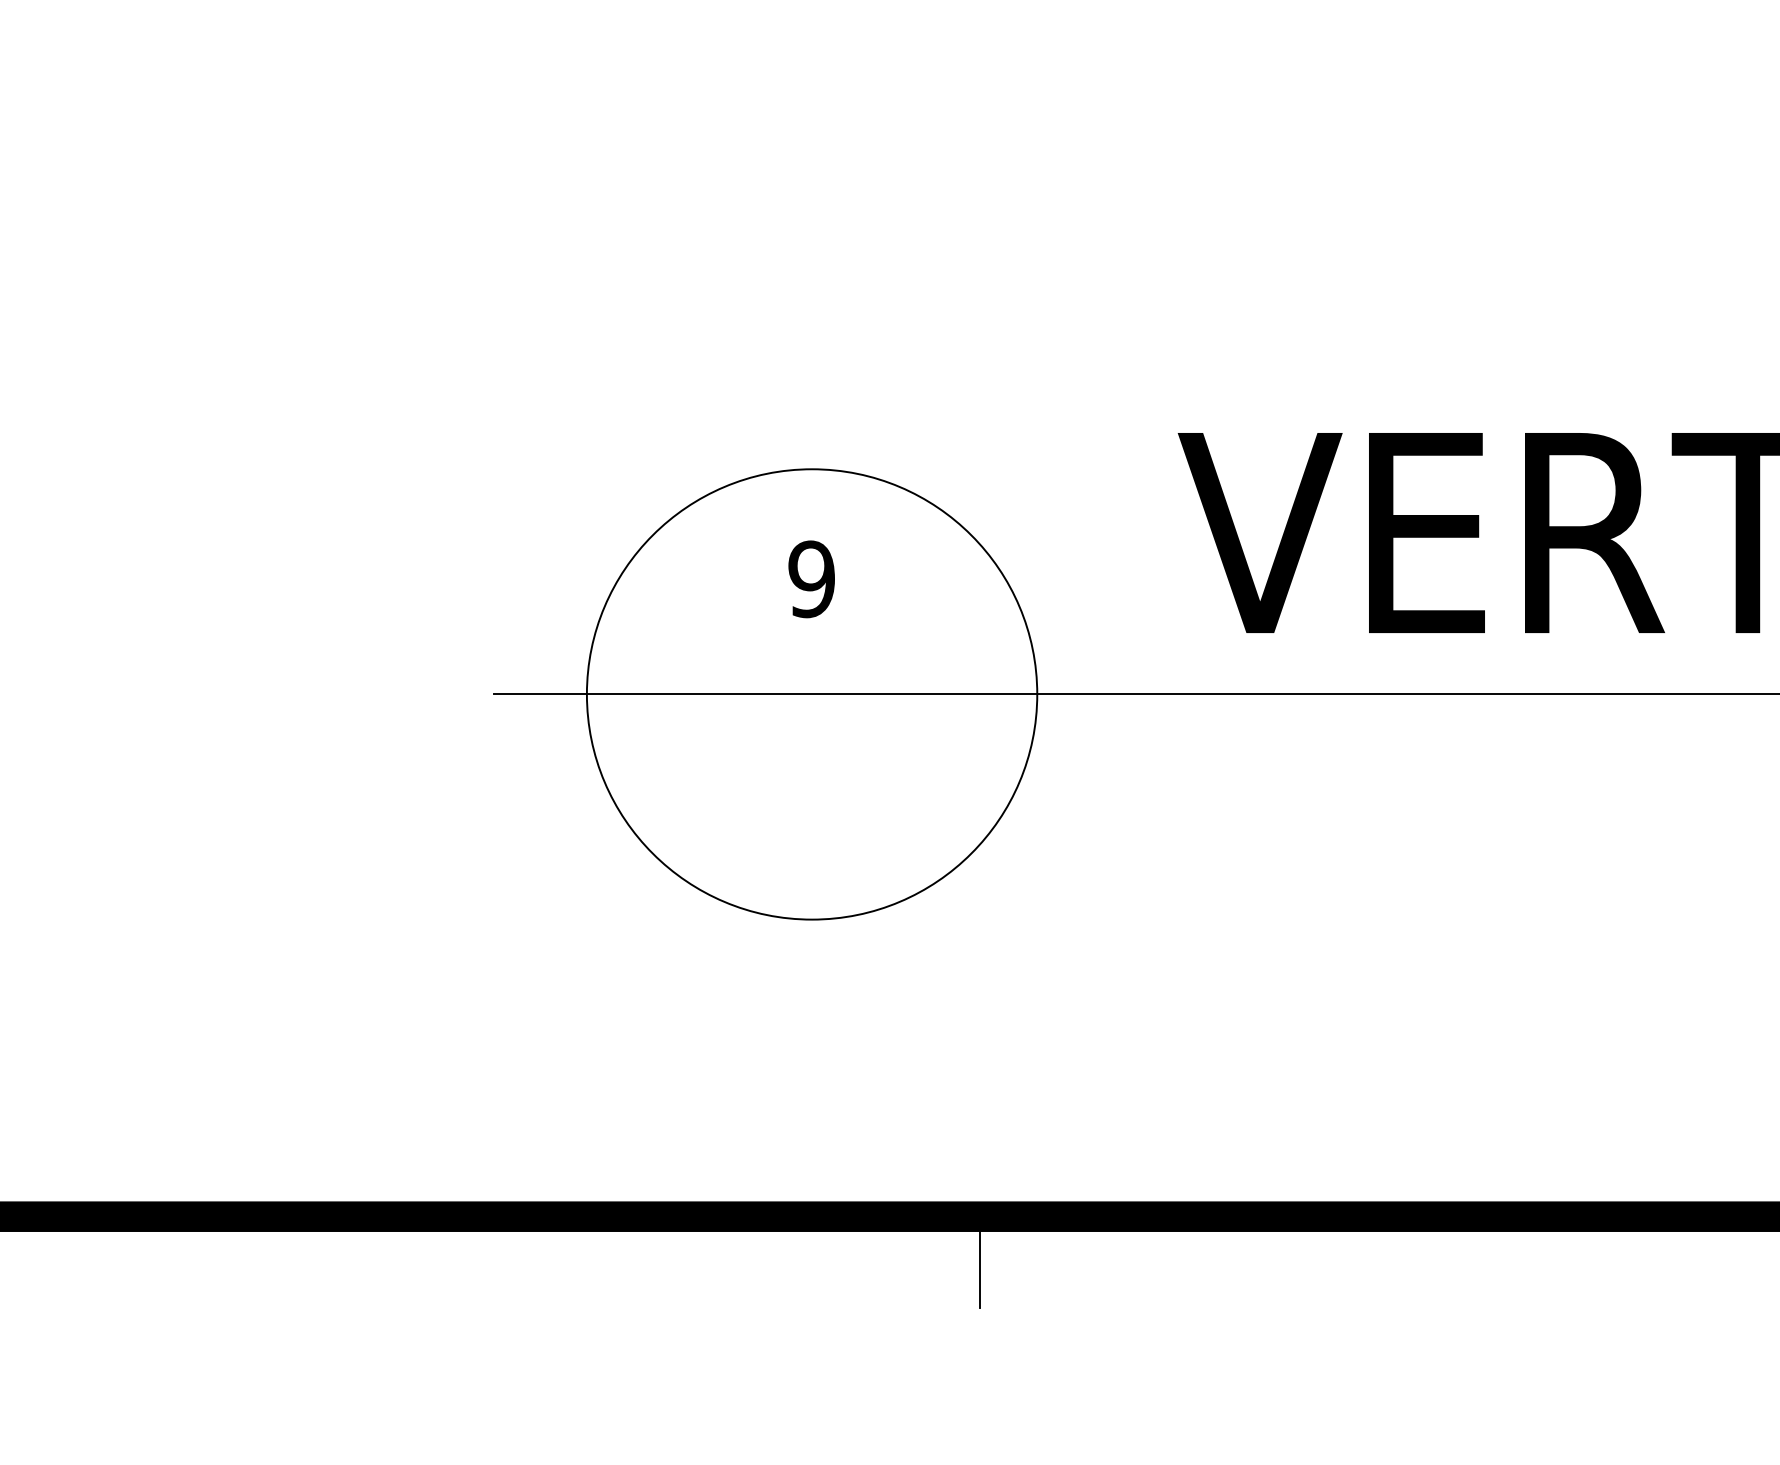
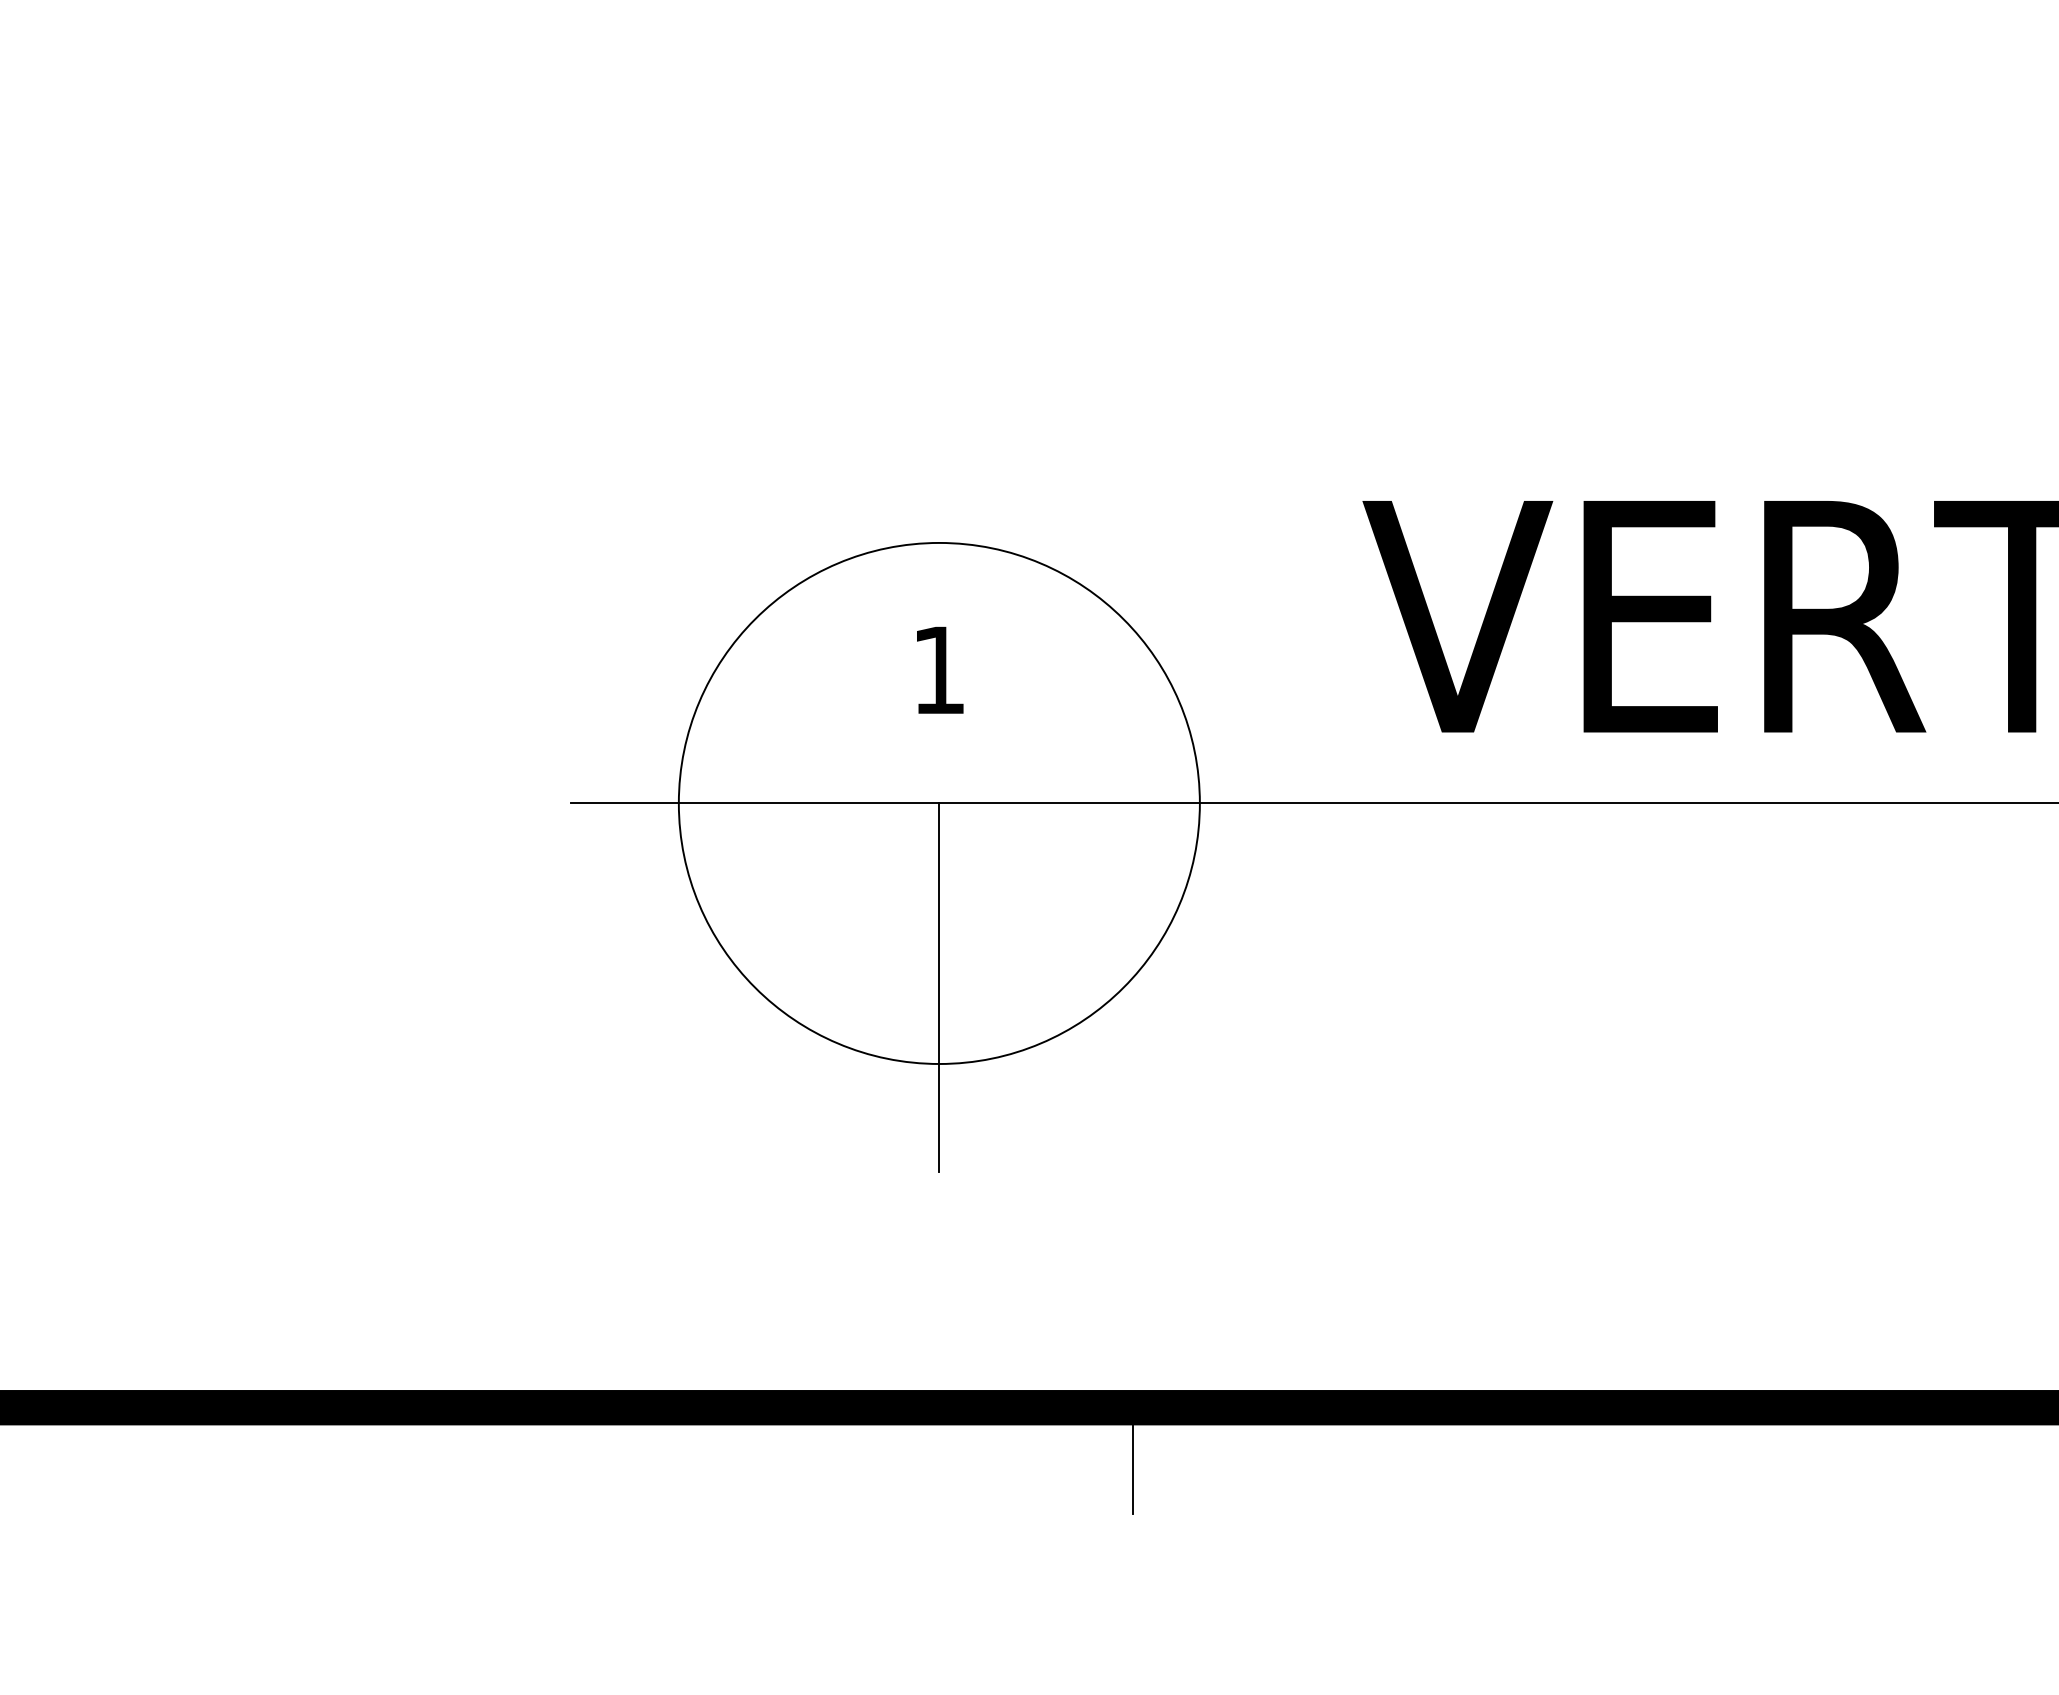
text: (811, 579) -> (938, 670), 9 -> 1
line: (812, 853) -> (939, 987), added

